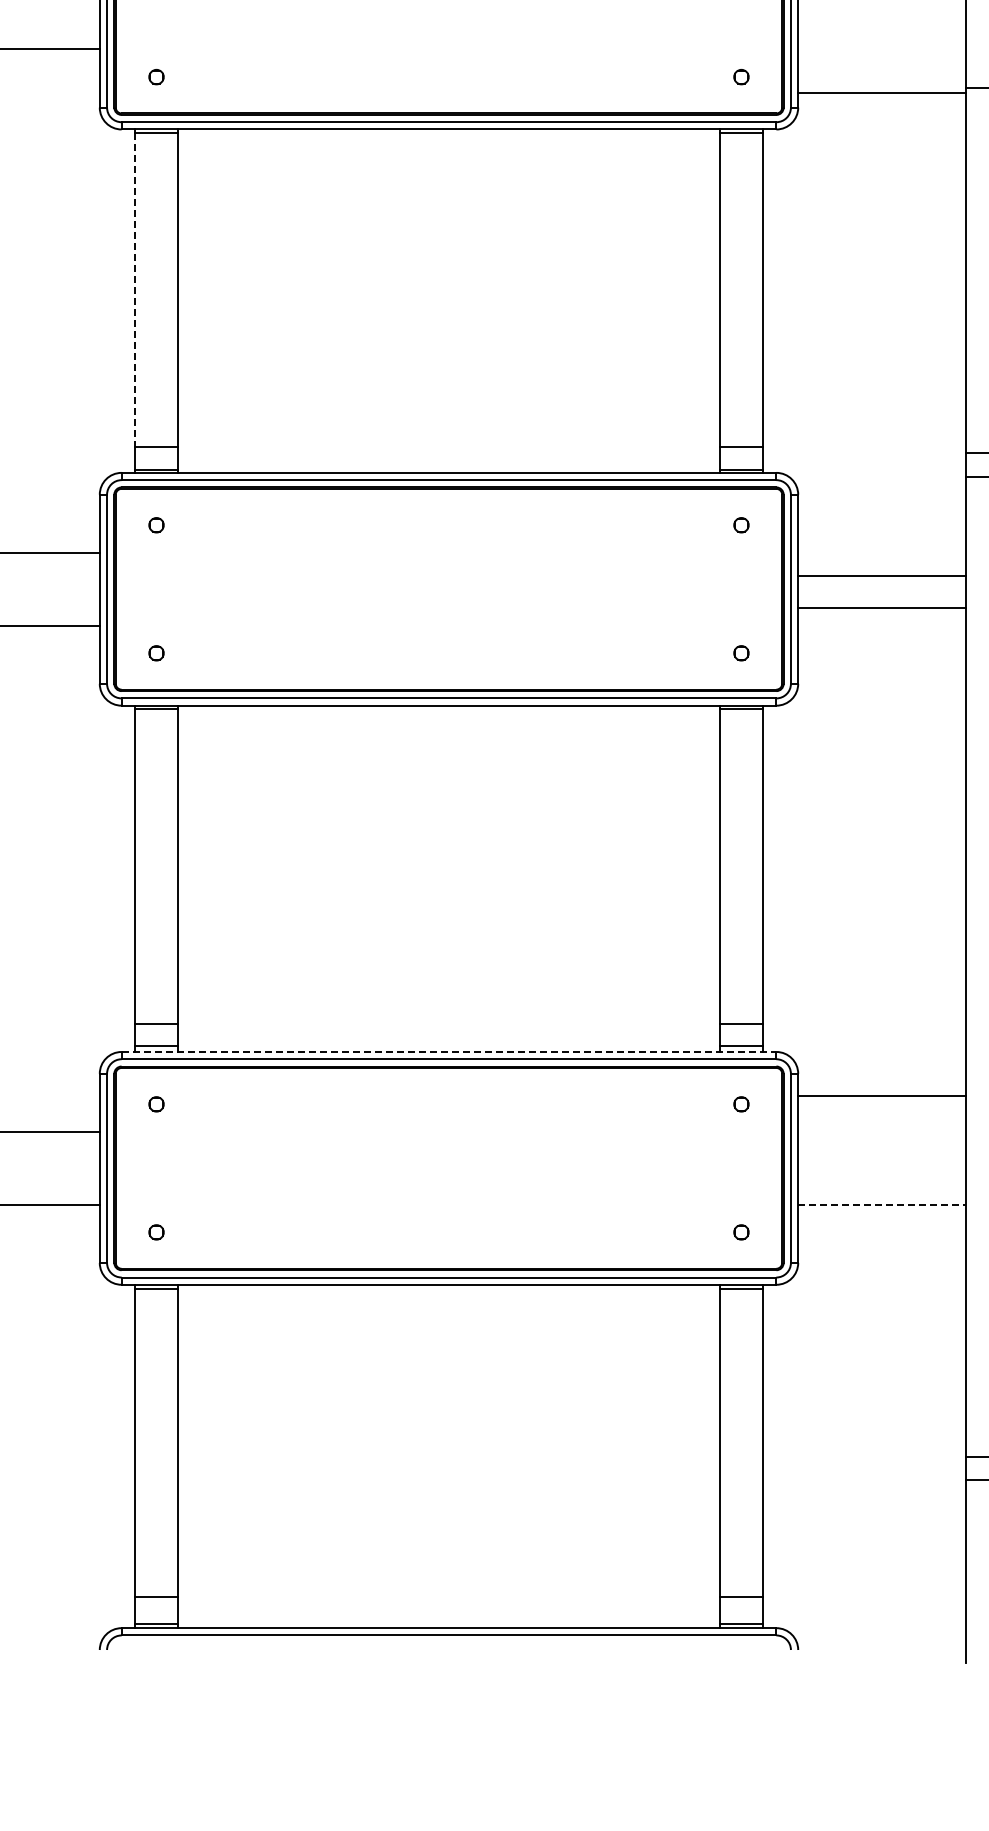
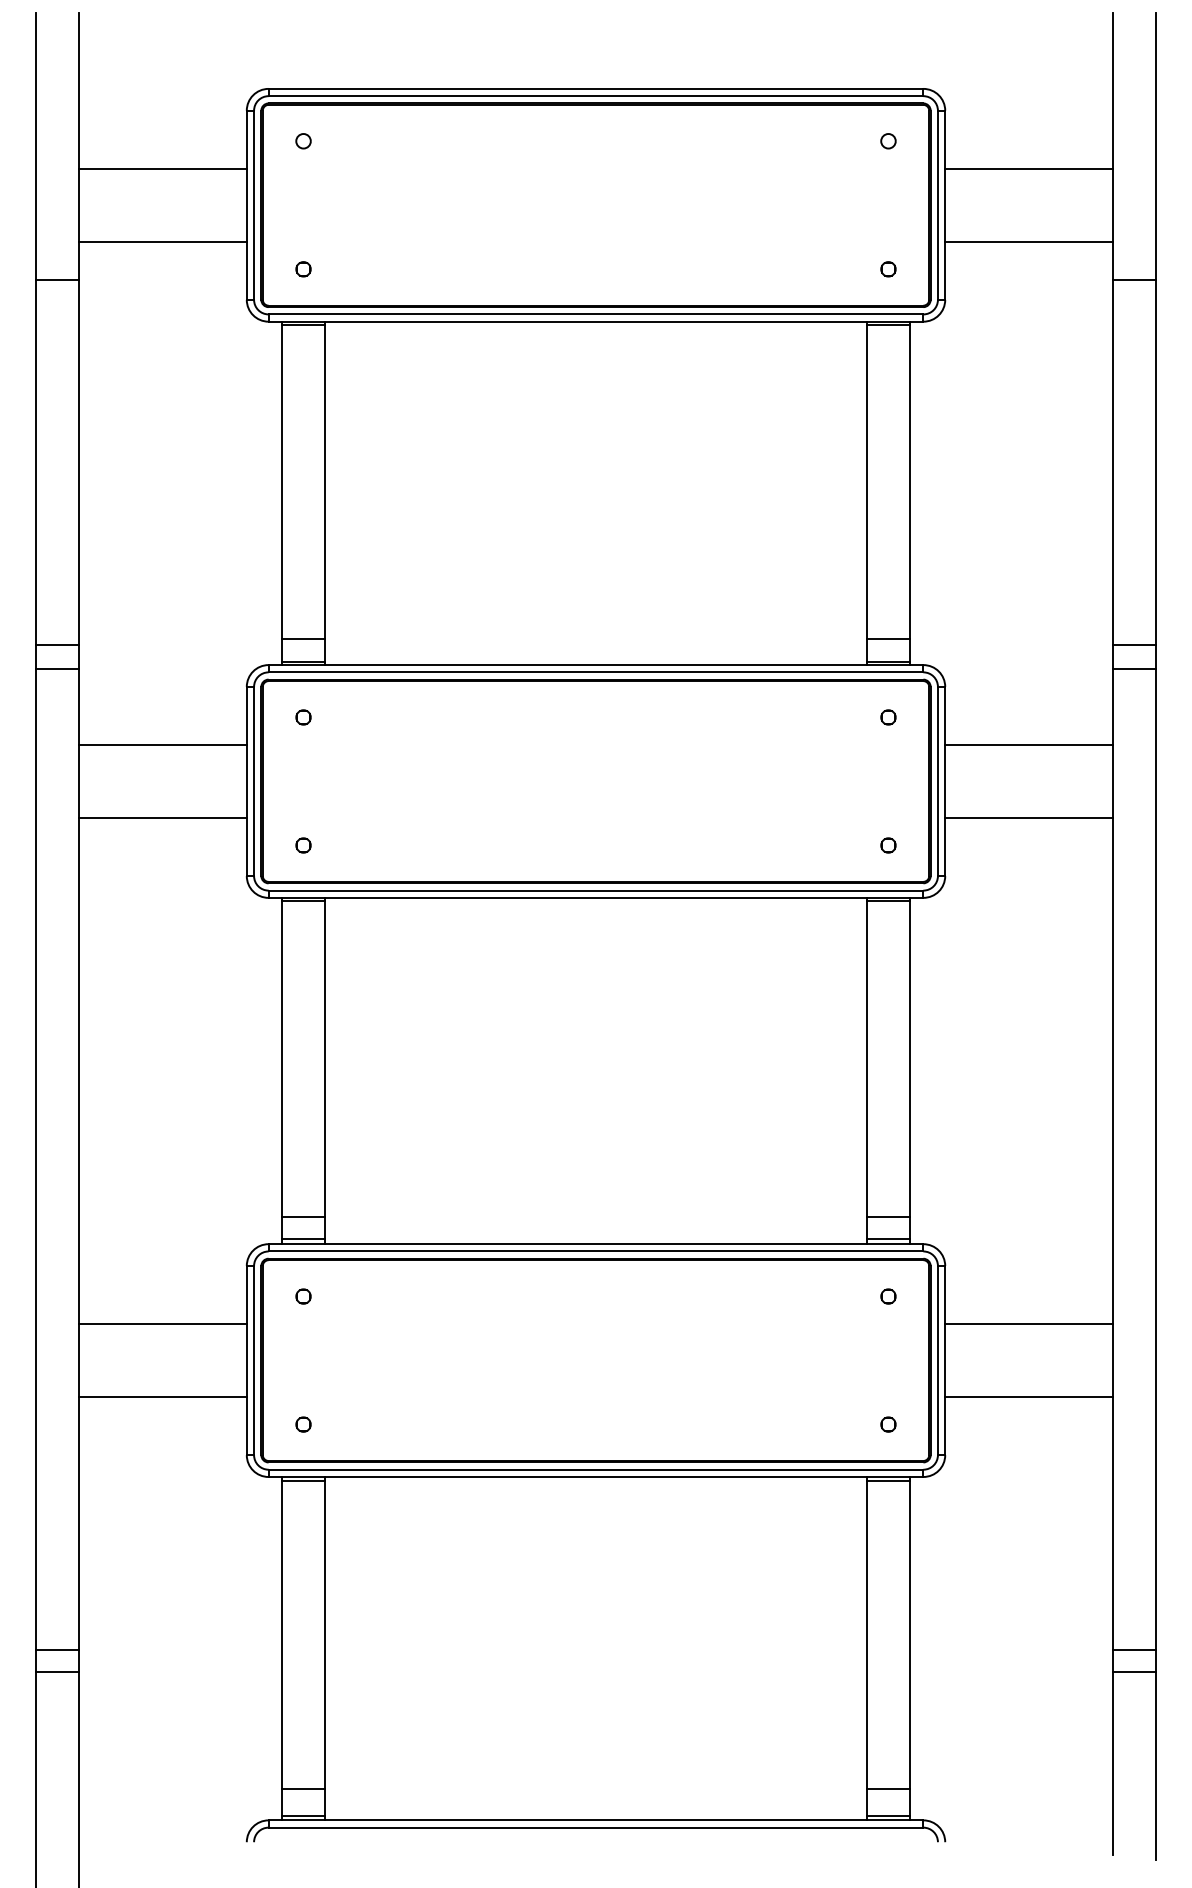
line: (881, 93) -> (1028, 241), moved
line: (134, 290) -> (281, 482), dashed -> solid
line: (881, 575) -> (1028, 817), moved
line: (881, 608) -> (1028, 745), moved
line: (449, 1052) -> (596, 1244), dashed -> solid
line: (881, 1096) -> (1028, 1324), moved
line: (881, 1204) -> (1028, 1396), dashed -> solid

